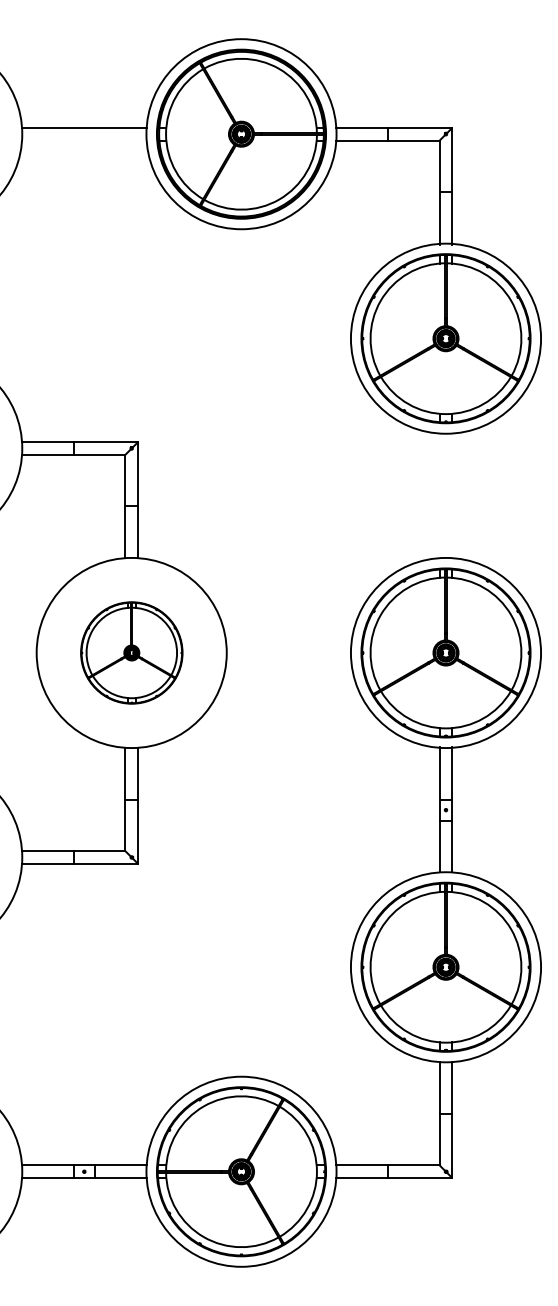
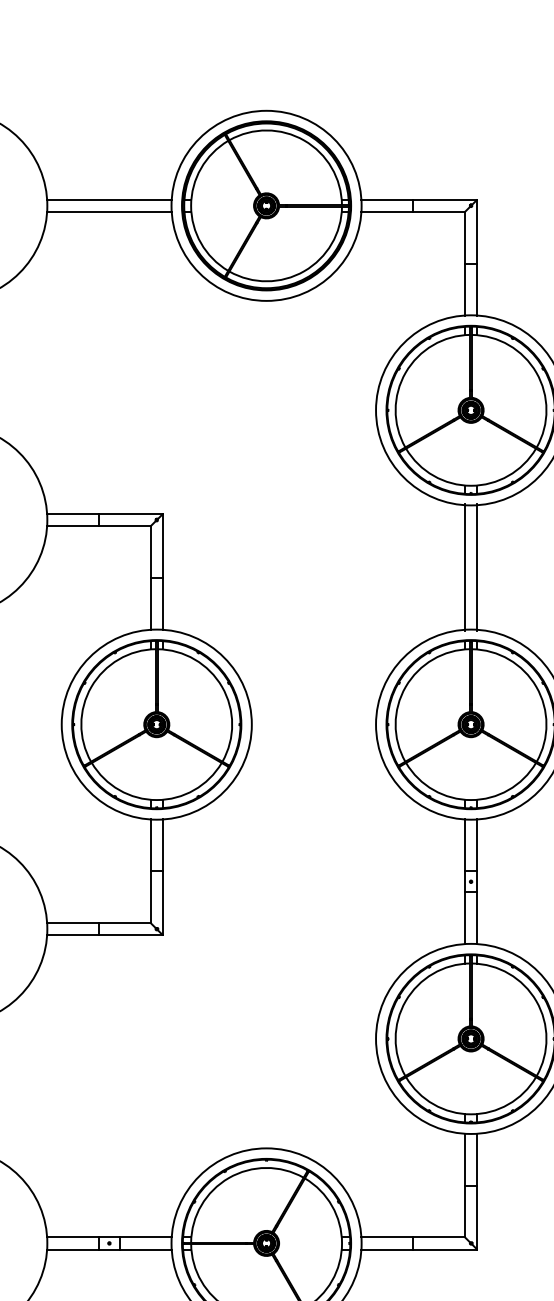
line: (84, 140) -> (109, 212), added
line: (439, 495) -> (464, 567), added
line: (452, 495) -> (477, 567), added
part: (131, 652) -> (156, 724), size x1.67

